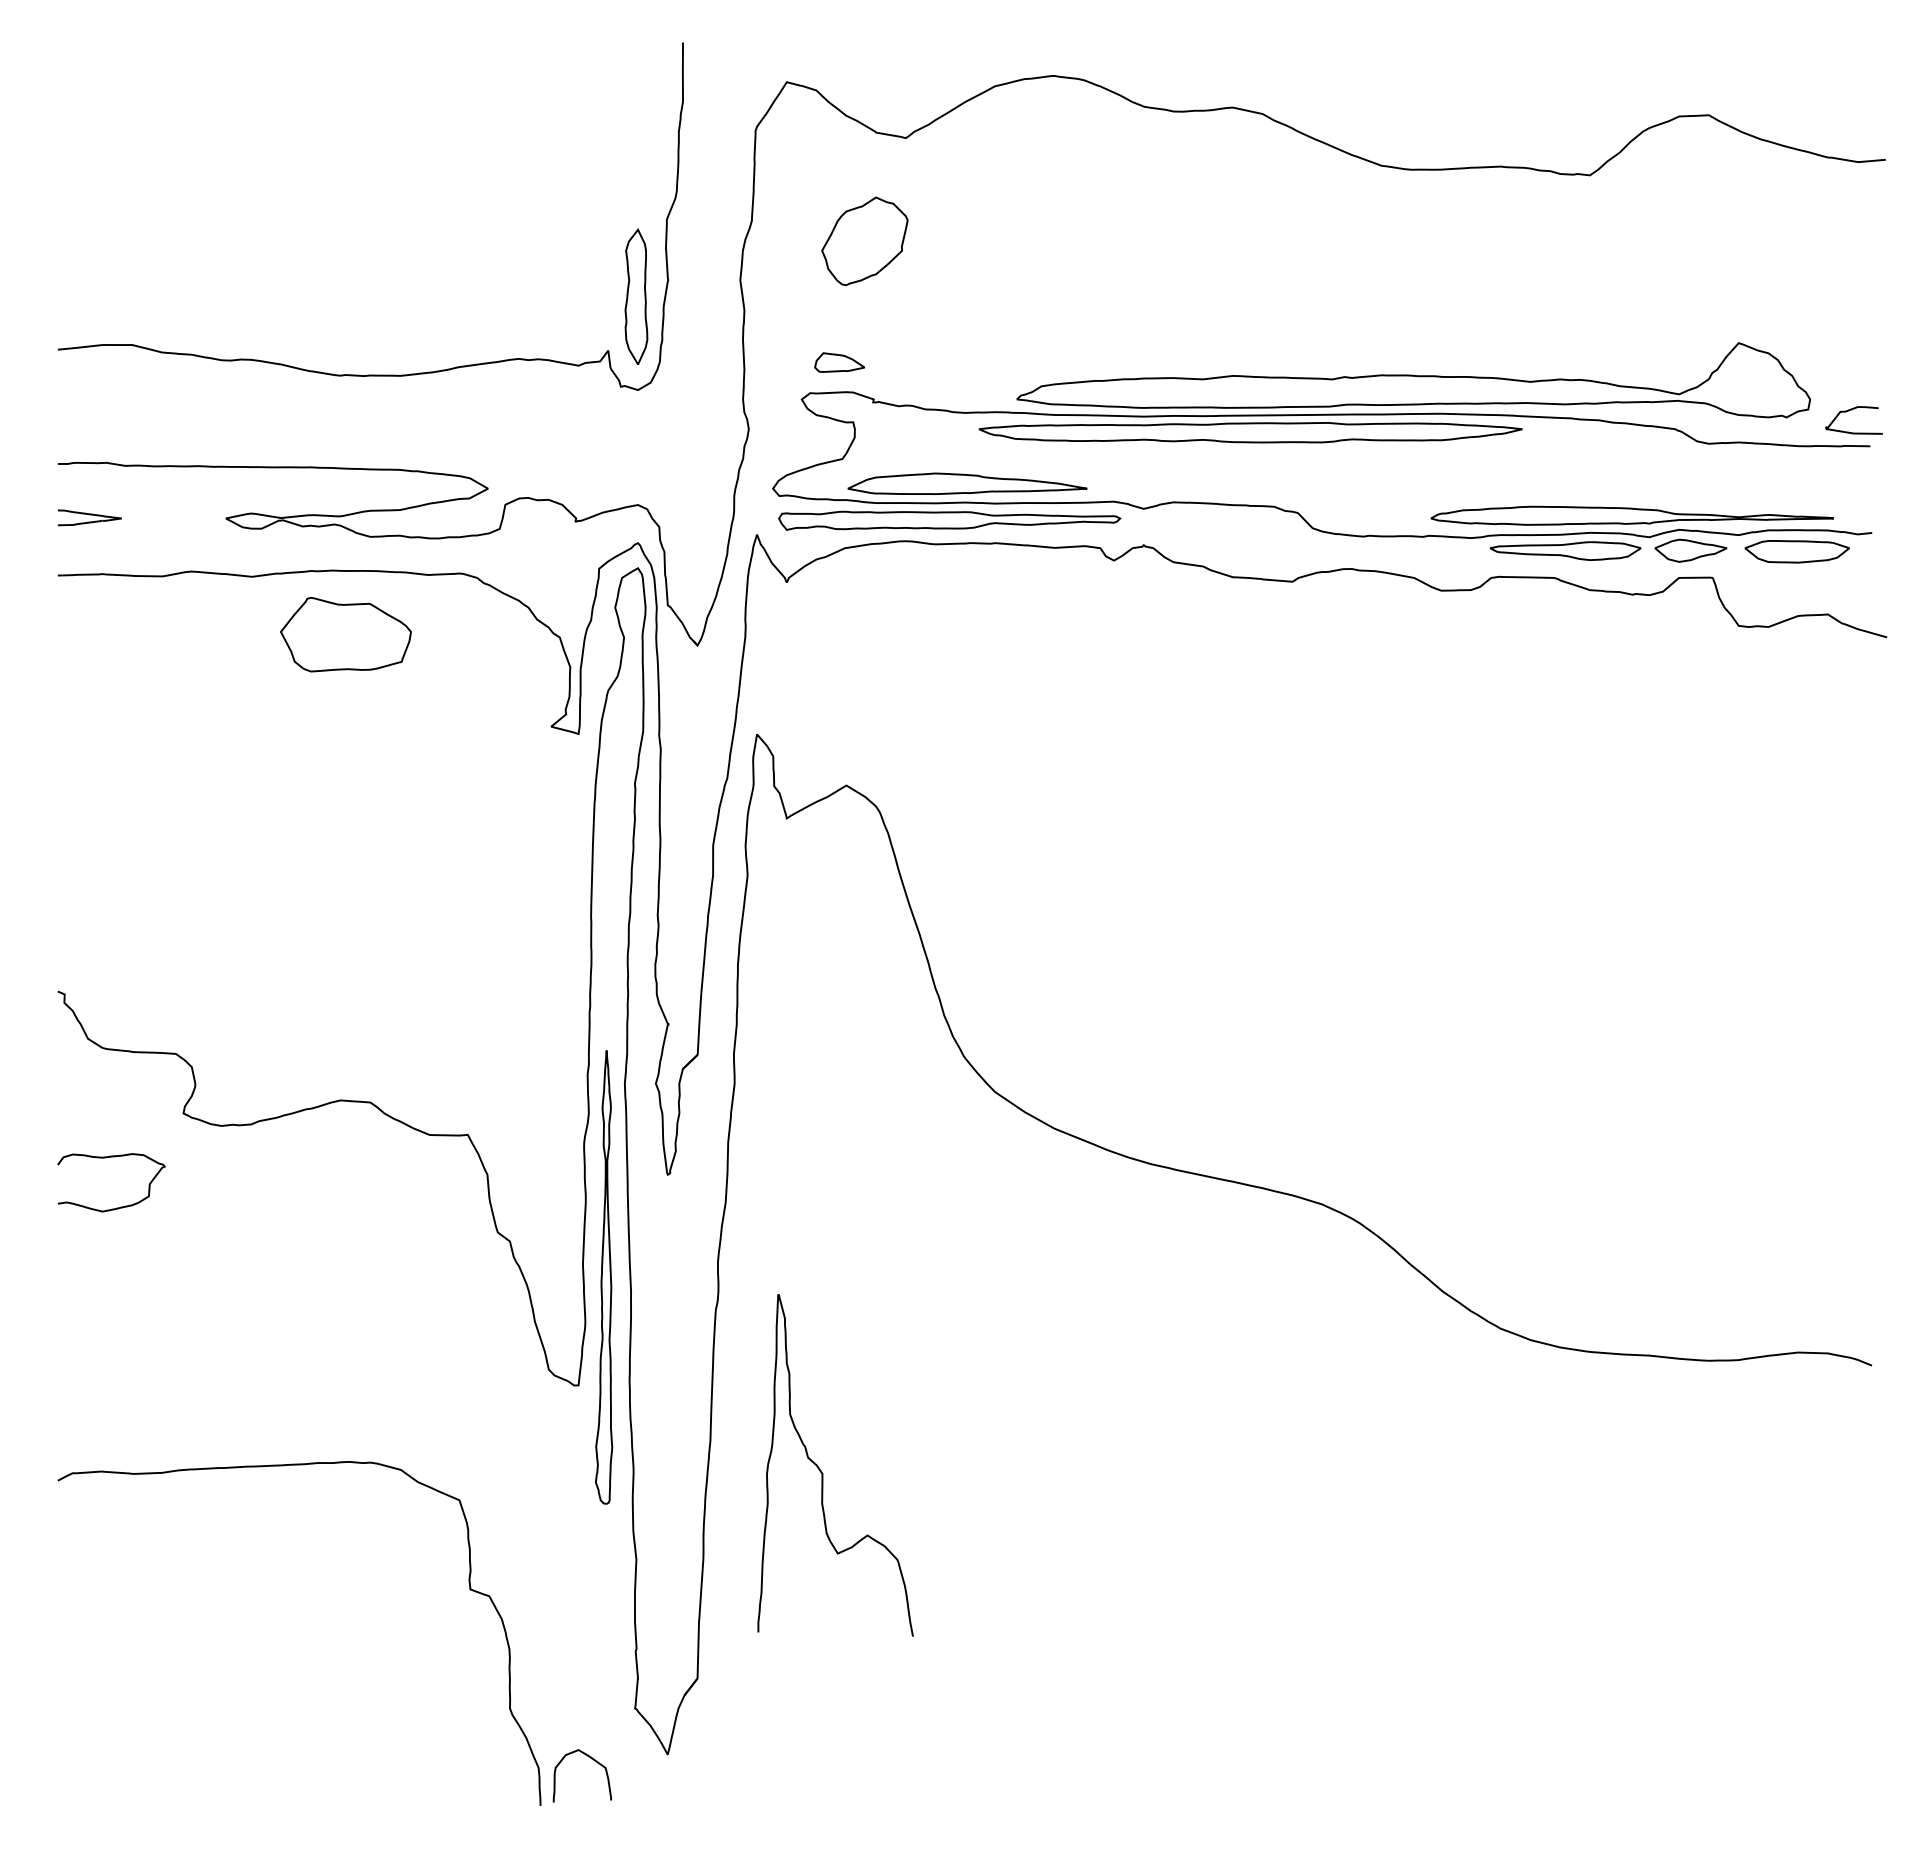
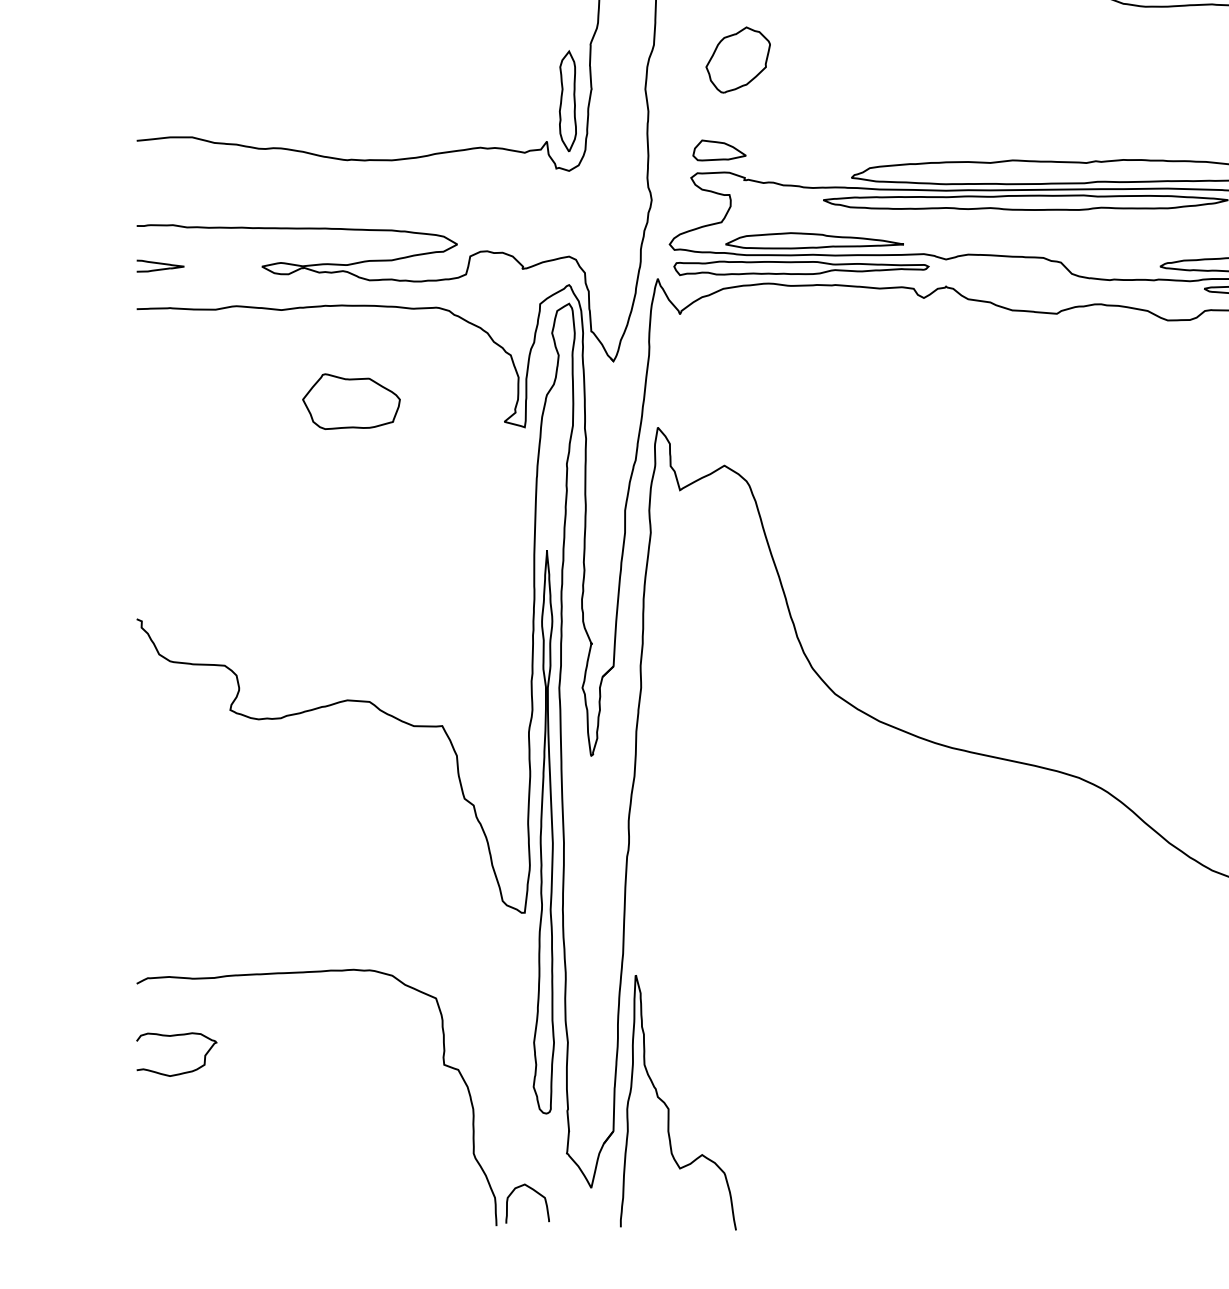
part: (839, 362) -> (719, 150), size x1.43
part: (345, 634) -> (351, 401), moved
curve: (106, 1158) -> (172, 1036), moved
part: (603, 1277) -> (543, 832), size x1.67
curve: (823, 1473) -> (669, 1108), moved

